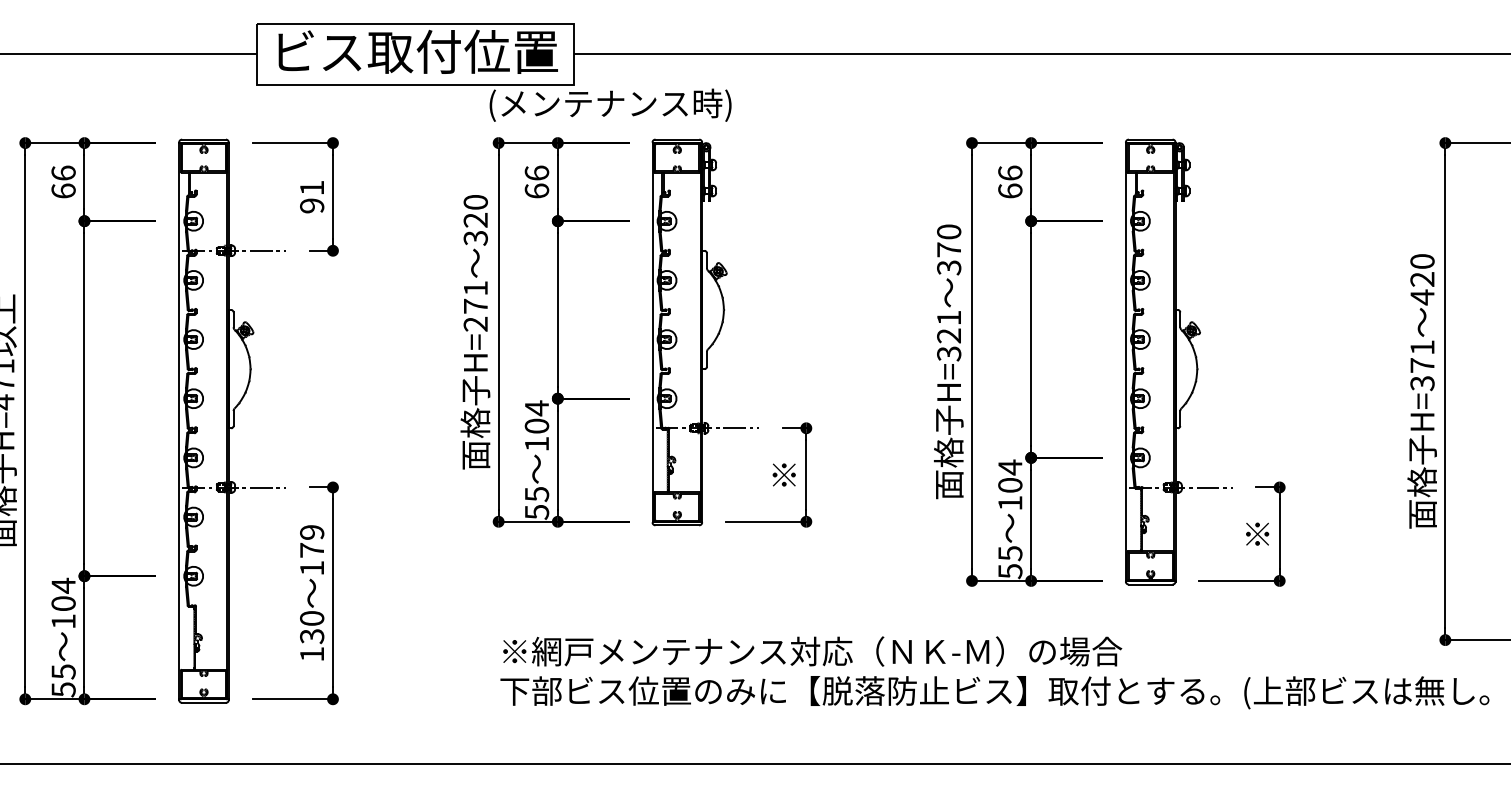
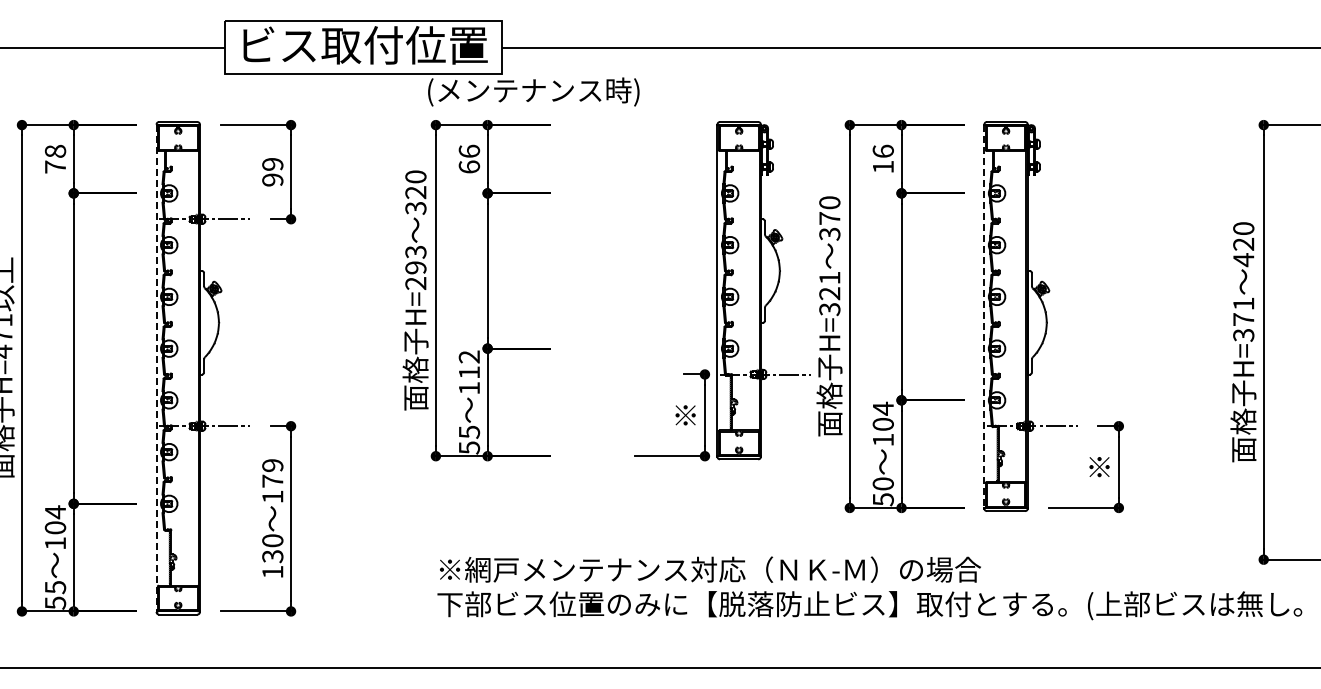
text: (63, 181) -> (55, 158), 66 -> 78
text: (311, 188) -> (272, 164), 91 -> 99
text: (1009, 190) -> (882, 166), 66 -> 16
text: (475, 297) -> (415, 260), H=271 -> H=293
part: (705, 332) -> (763, 290), moved
line: (1126, 363) -> (984, 317), solid -> dashed
text: (537, 416) -> (469, 364), 104 -> 112
line: (179, 421) -> (156, 368), solid -> dashed
text: (1009, 552) -> (882, 483), 55 -> 50

